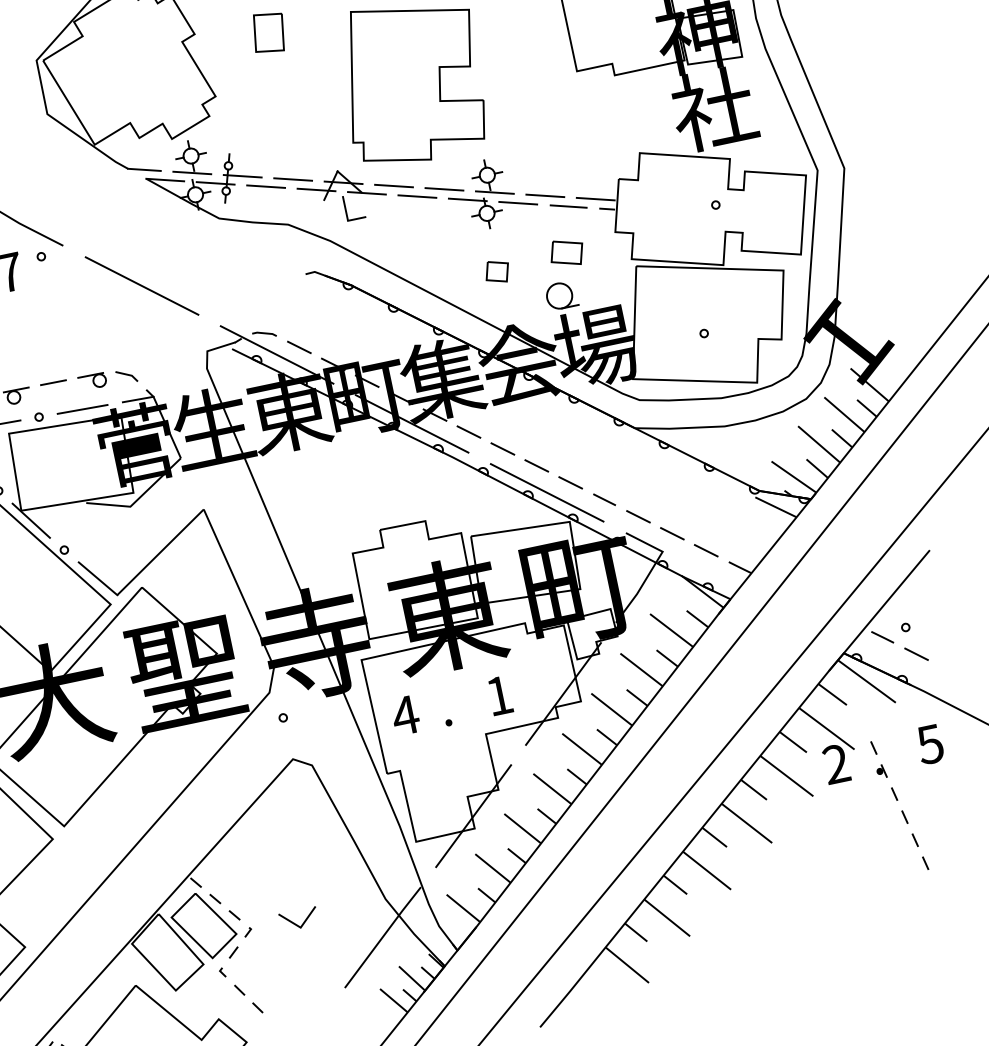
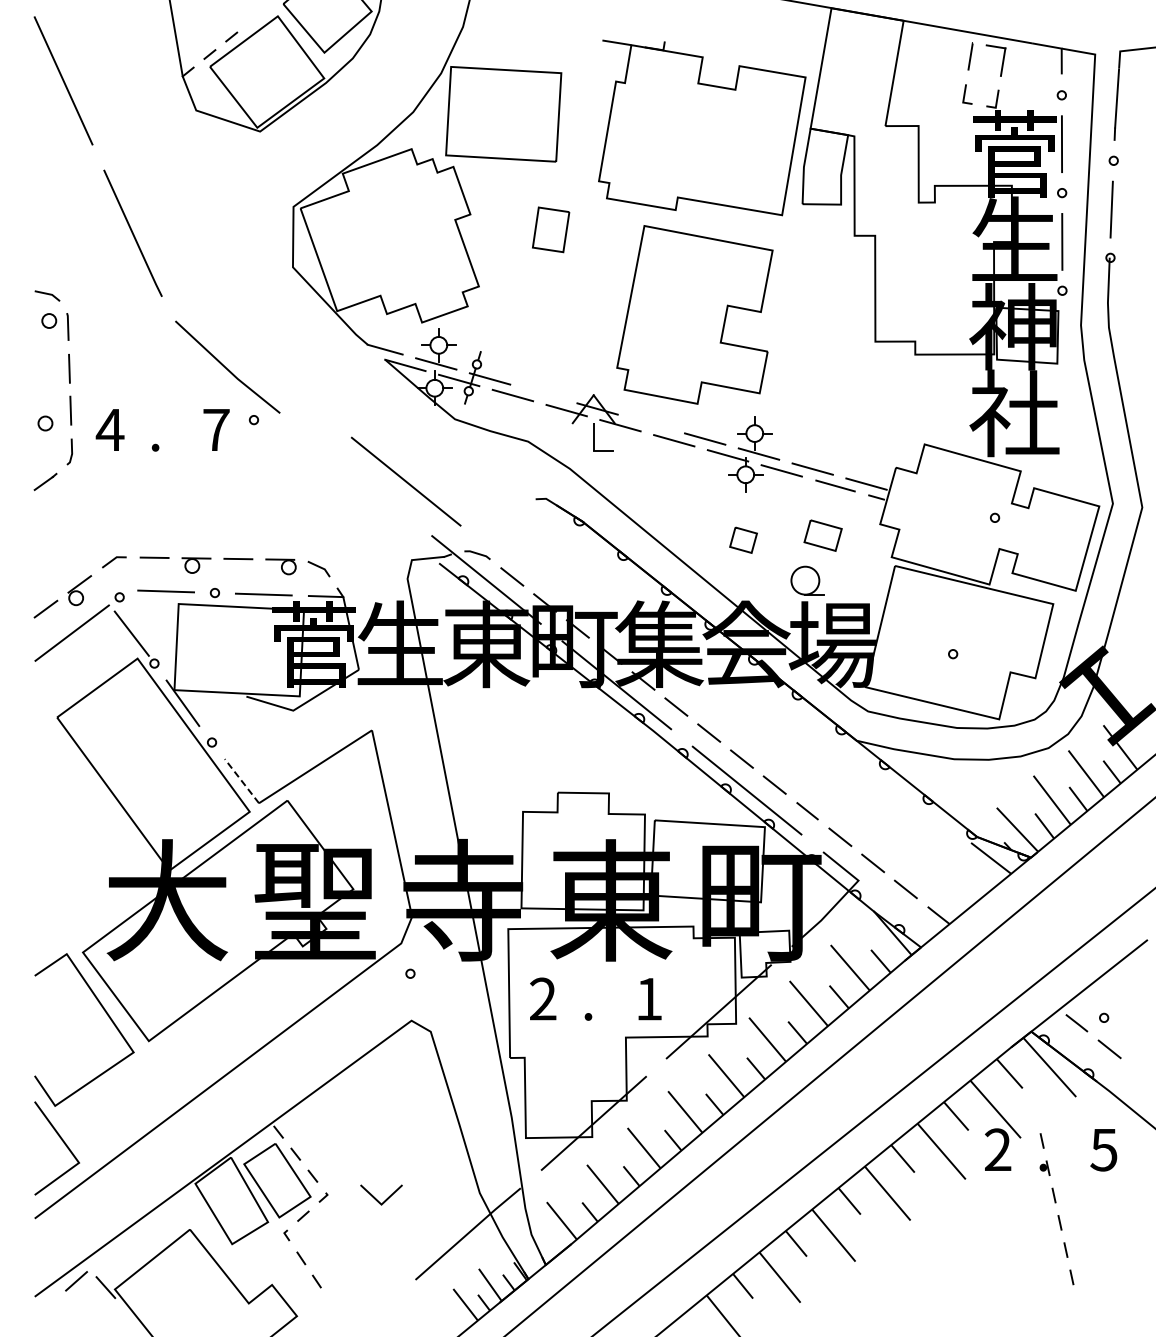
line: (292, 179) -> (543, 393), removed
line: (394, 185) -> (651, 423), removed
line: (141, 285) -> (405, 481), moved
line: (97, 579) -> (241, 781), solid -> dashed
text: (404, 715) -> (542, 998), 4 -> 2

